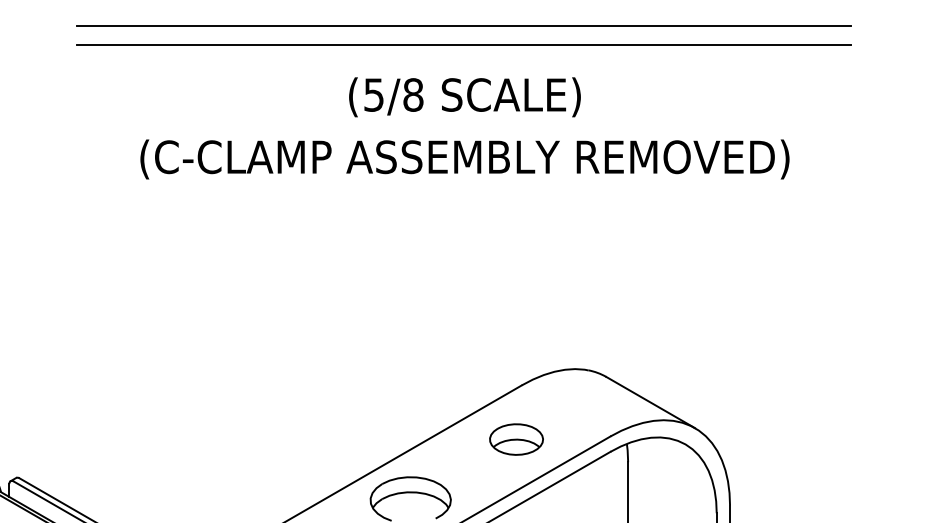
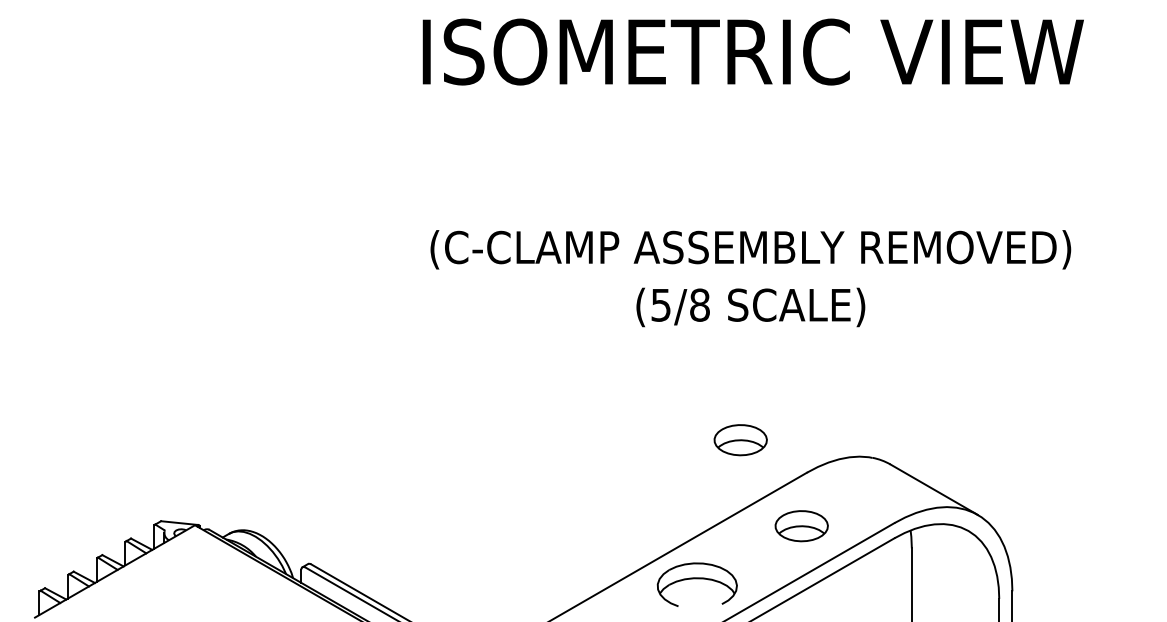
line: (463, 26) -> (749, 118), removed
line: (463, 44) -> (749, 136), removed
text: (464, 97) -> (750, 307), moved
part: (454, 352) -> (740, 440), added

